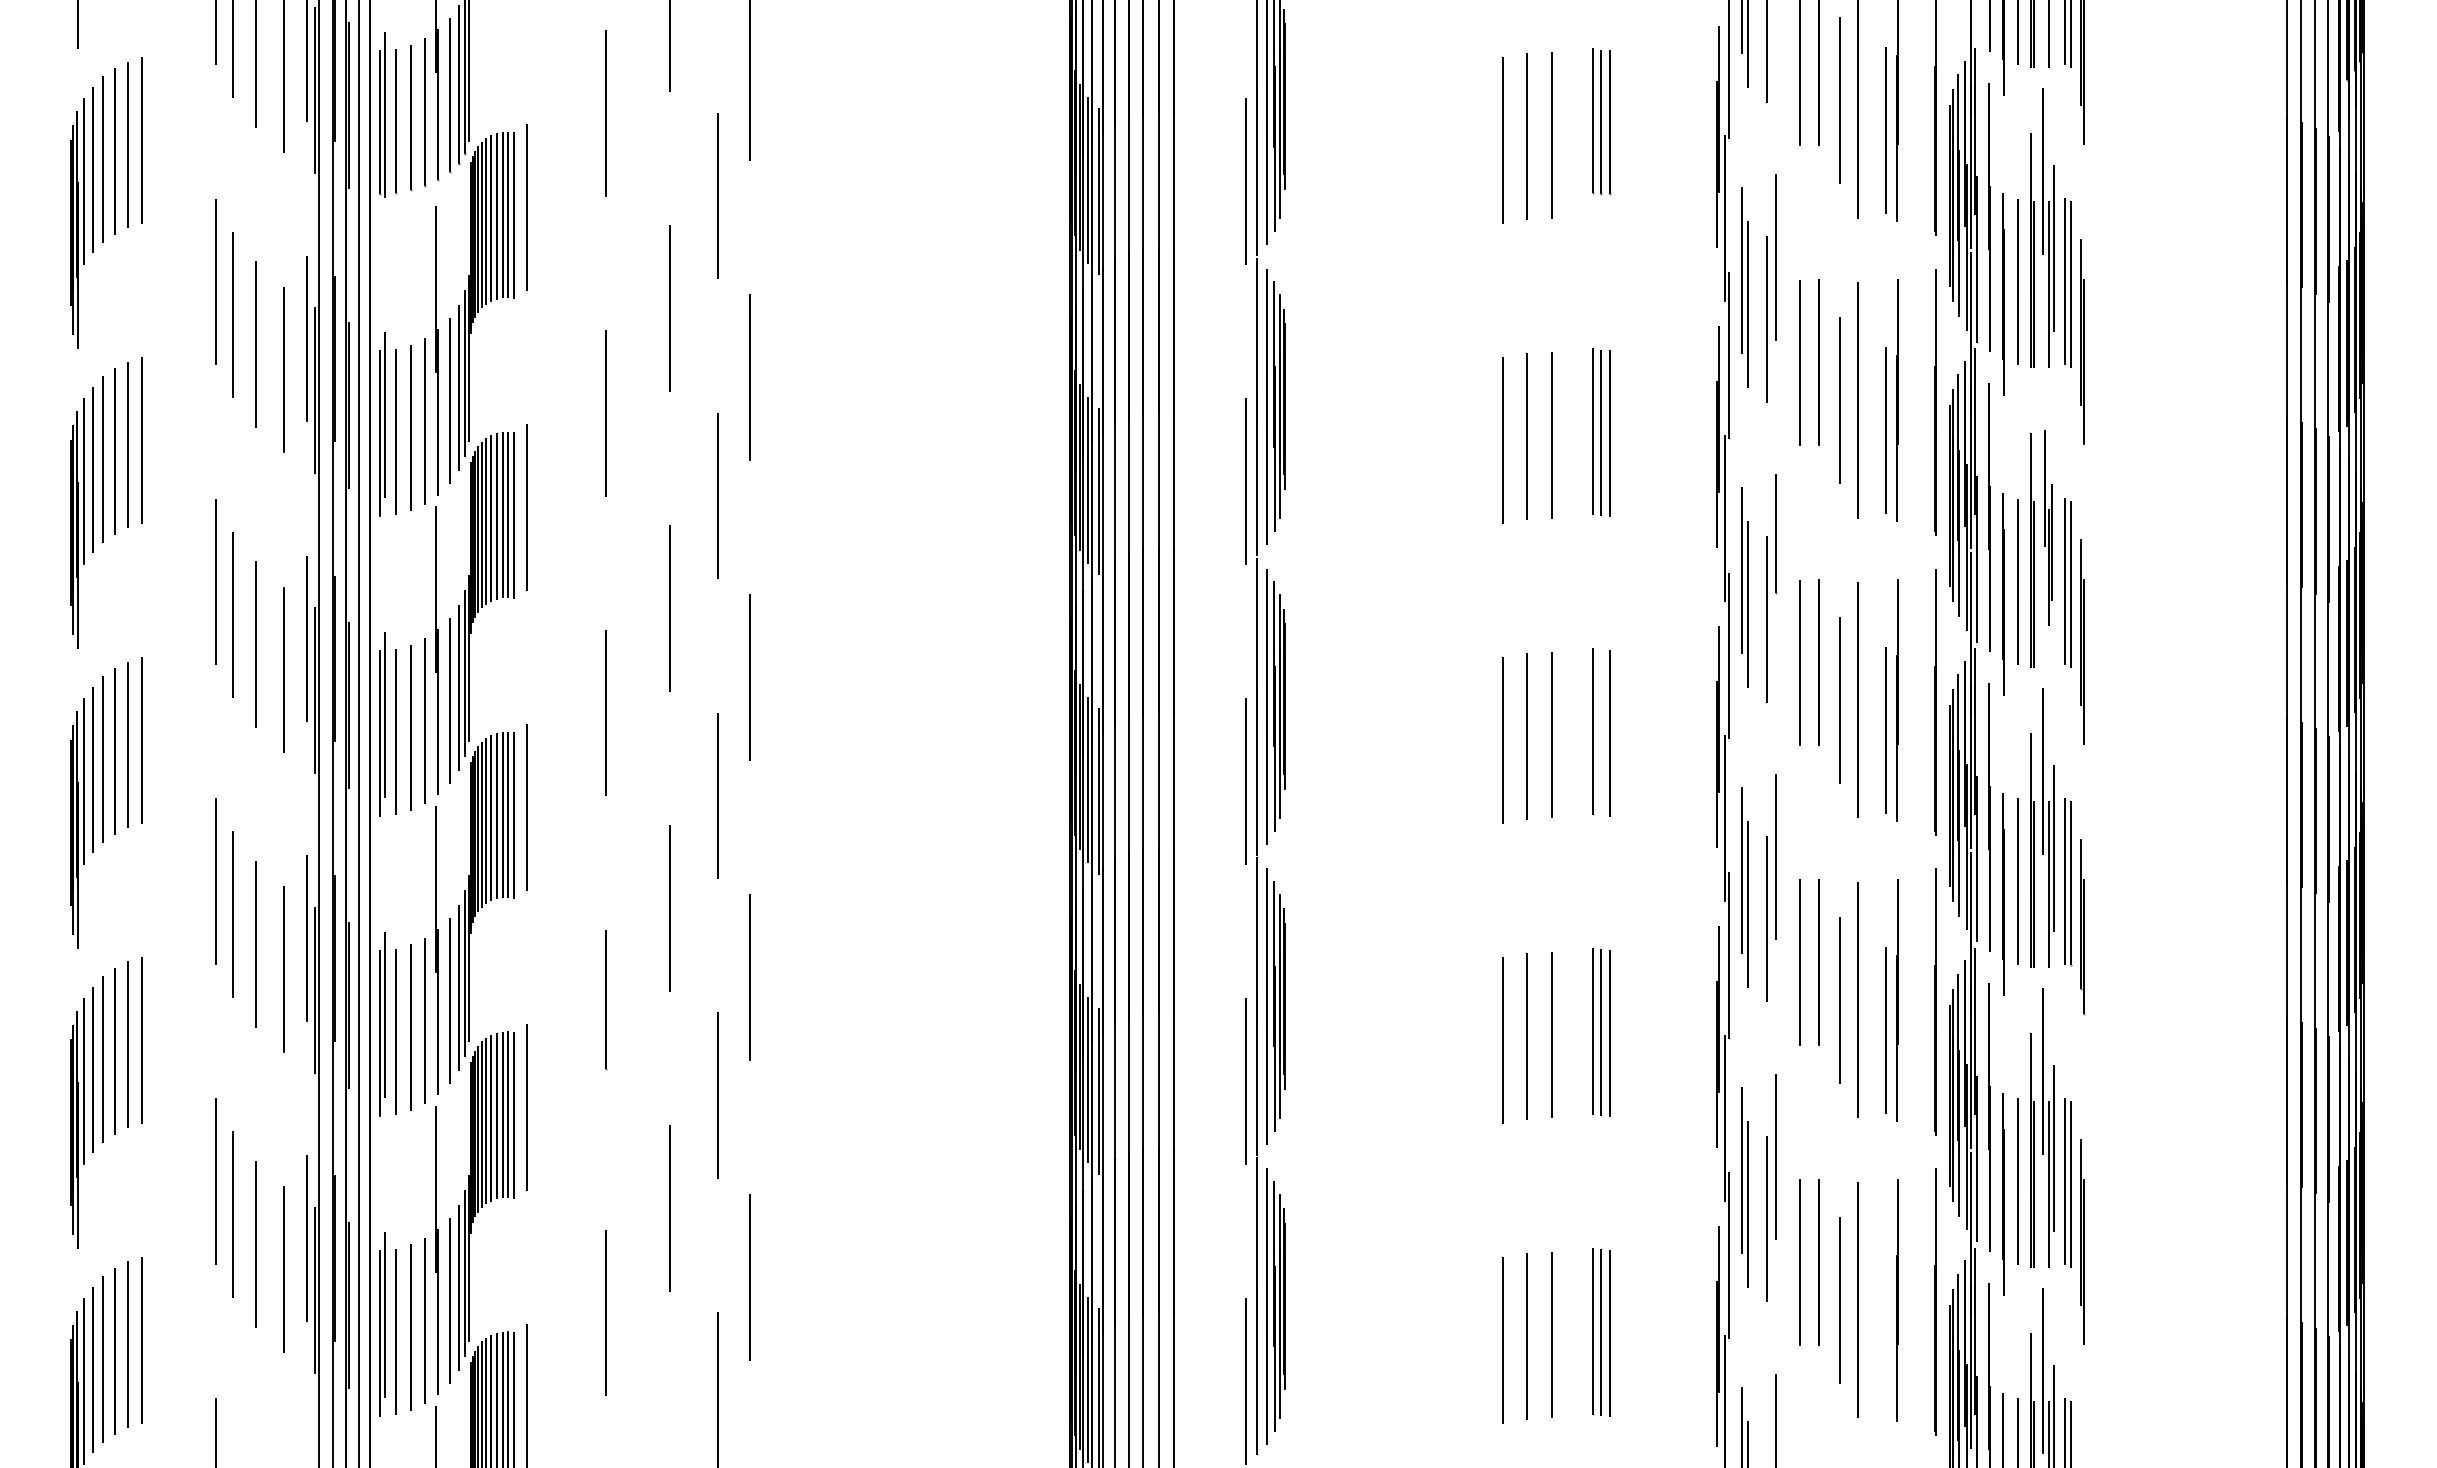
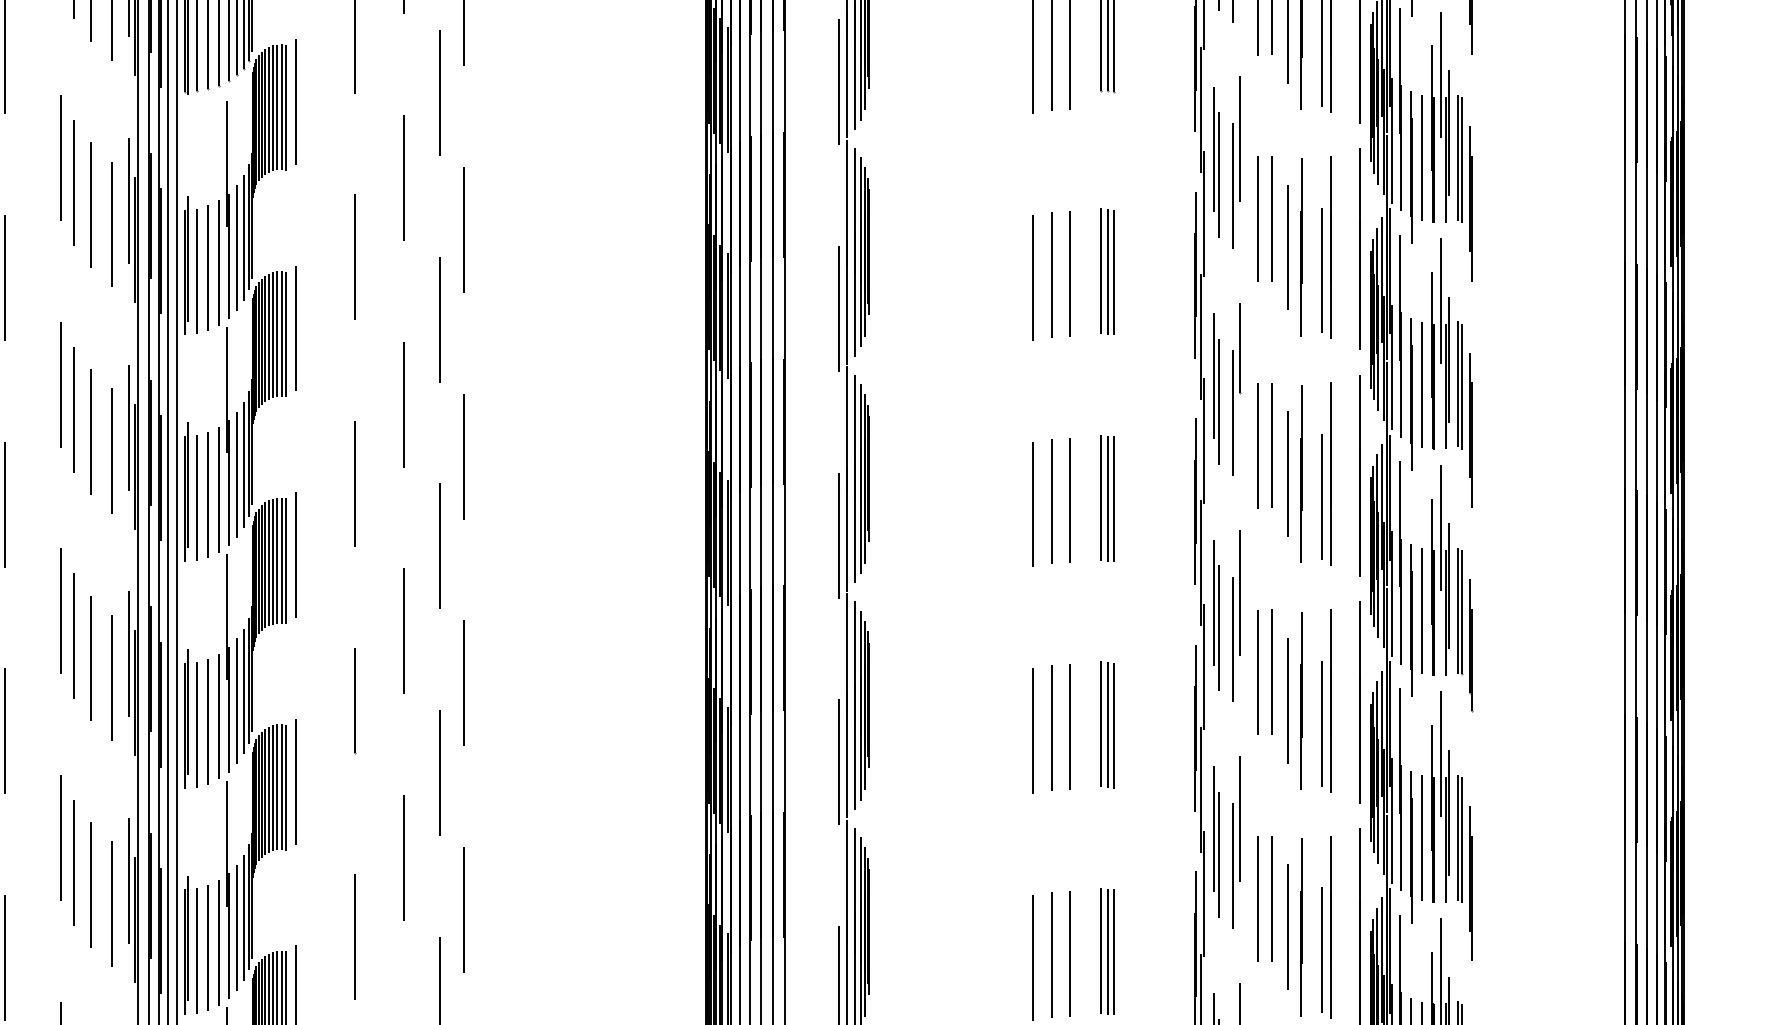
part: (2048, 527) -> (1445, 343), size x1.43
line: (1601, 732) -> (1107, 498), added
line: (1885, 1330) -> (1322, 950), added

